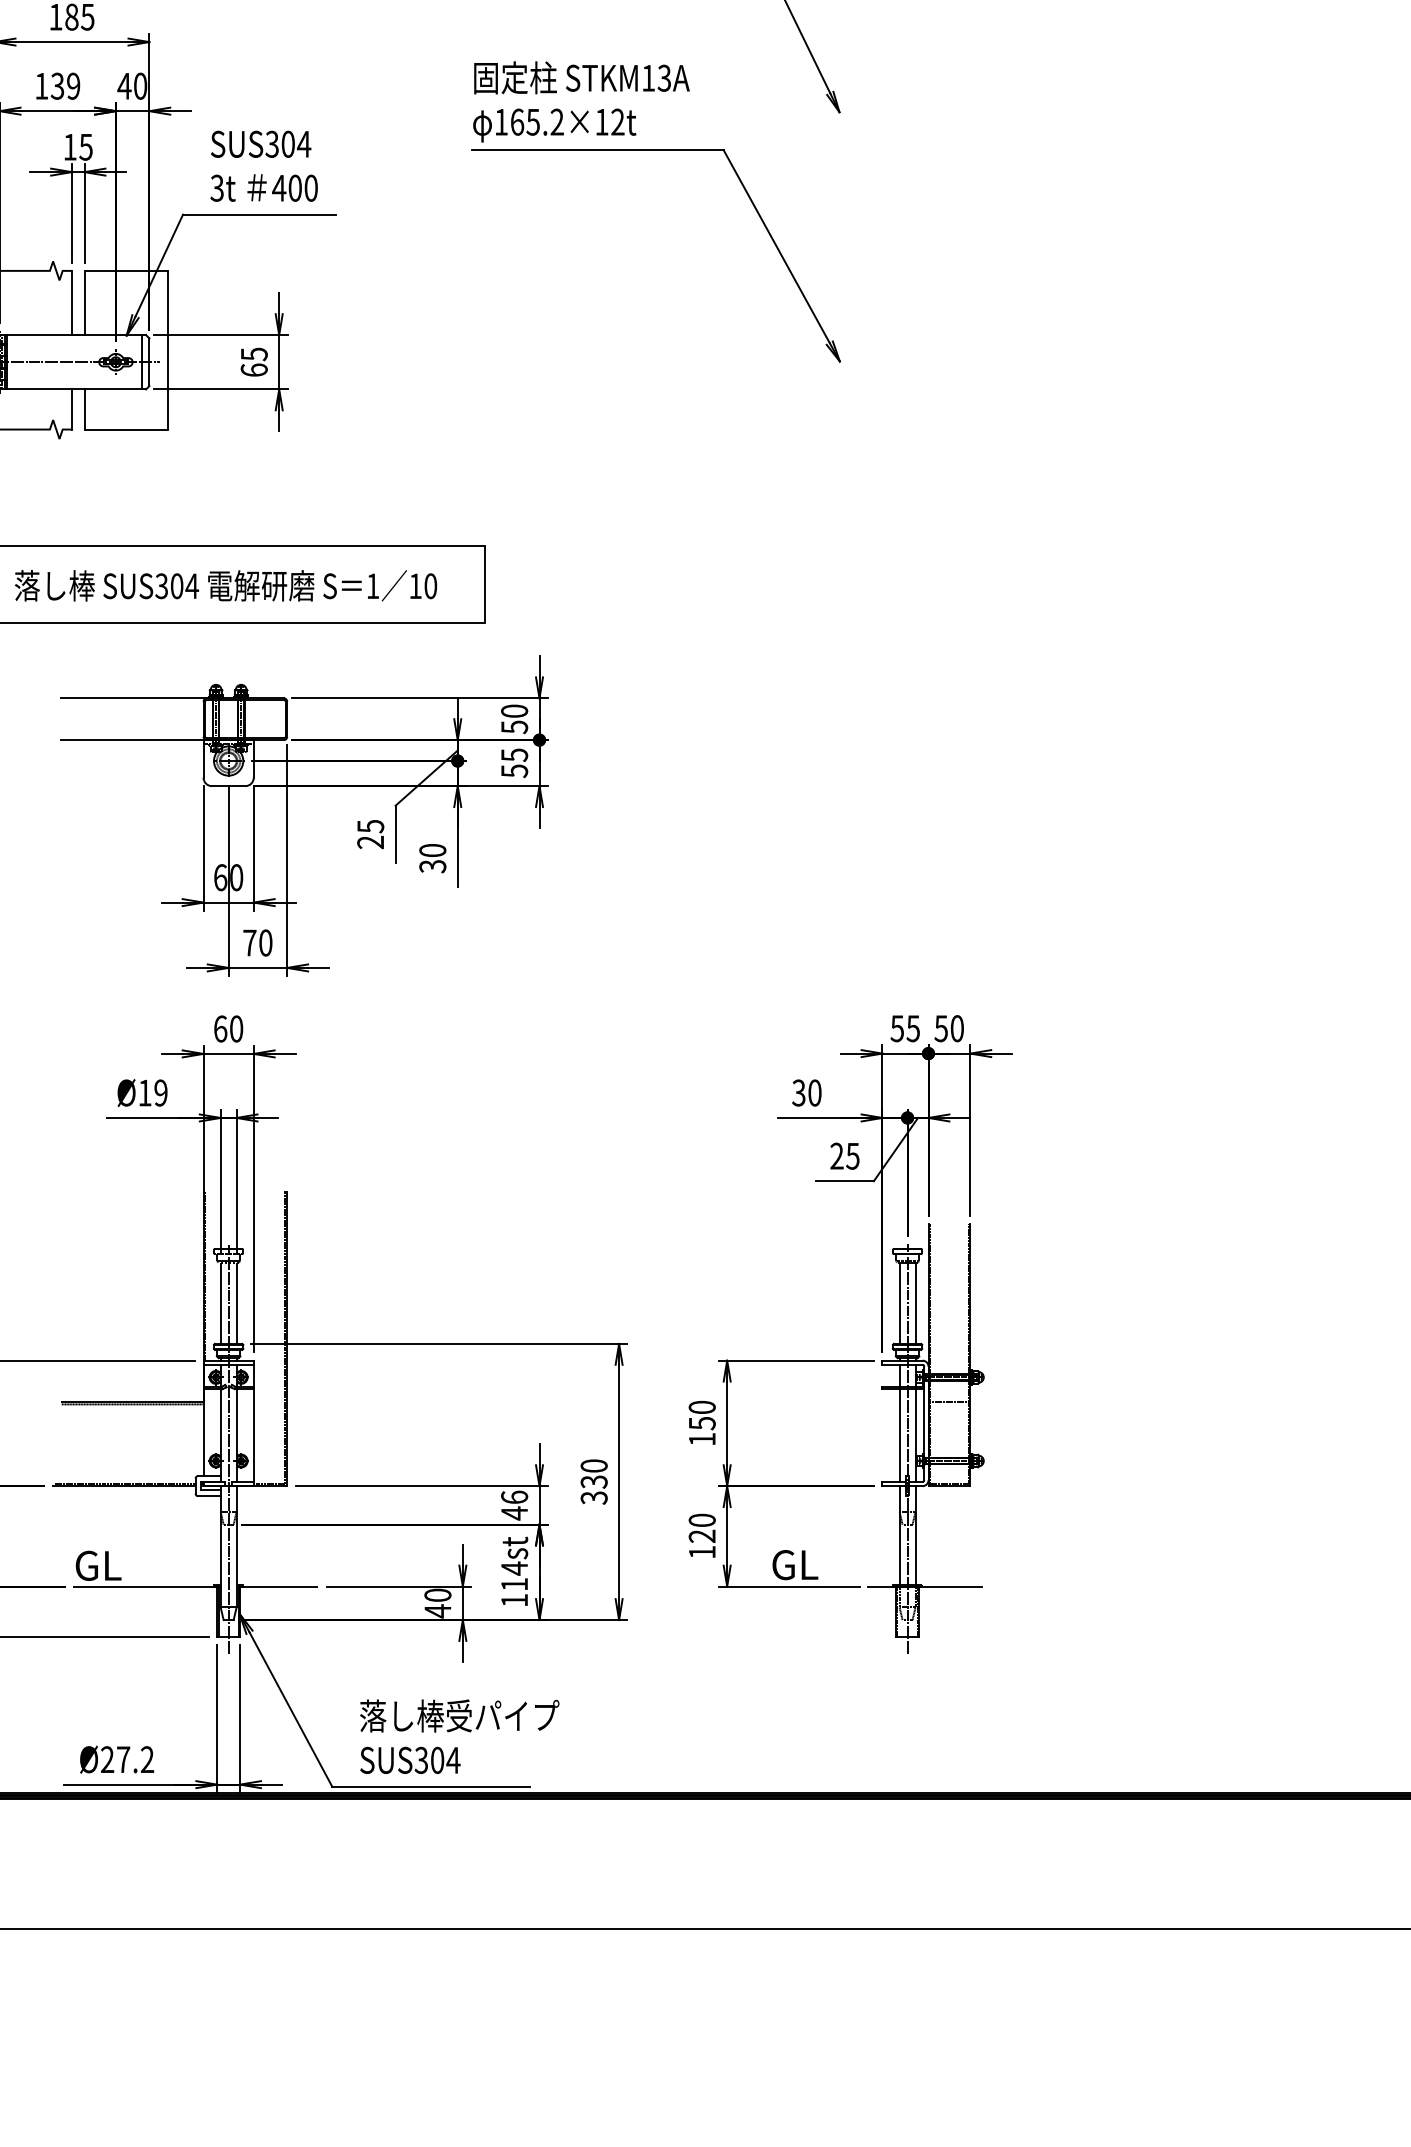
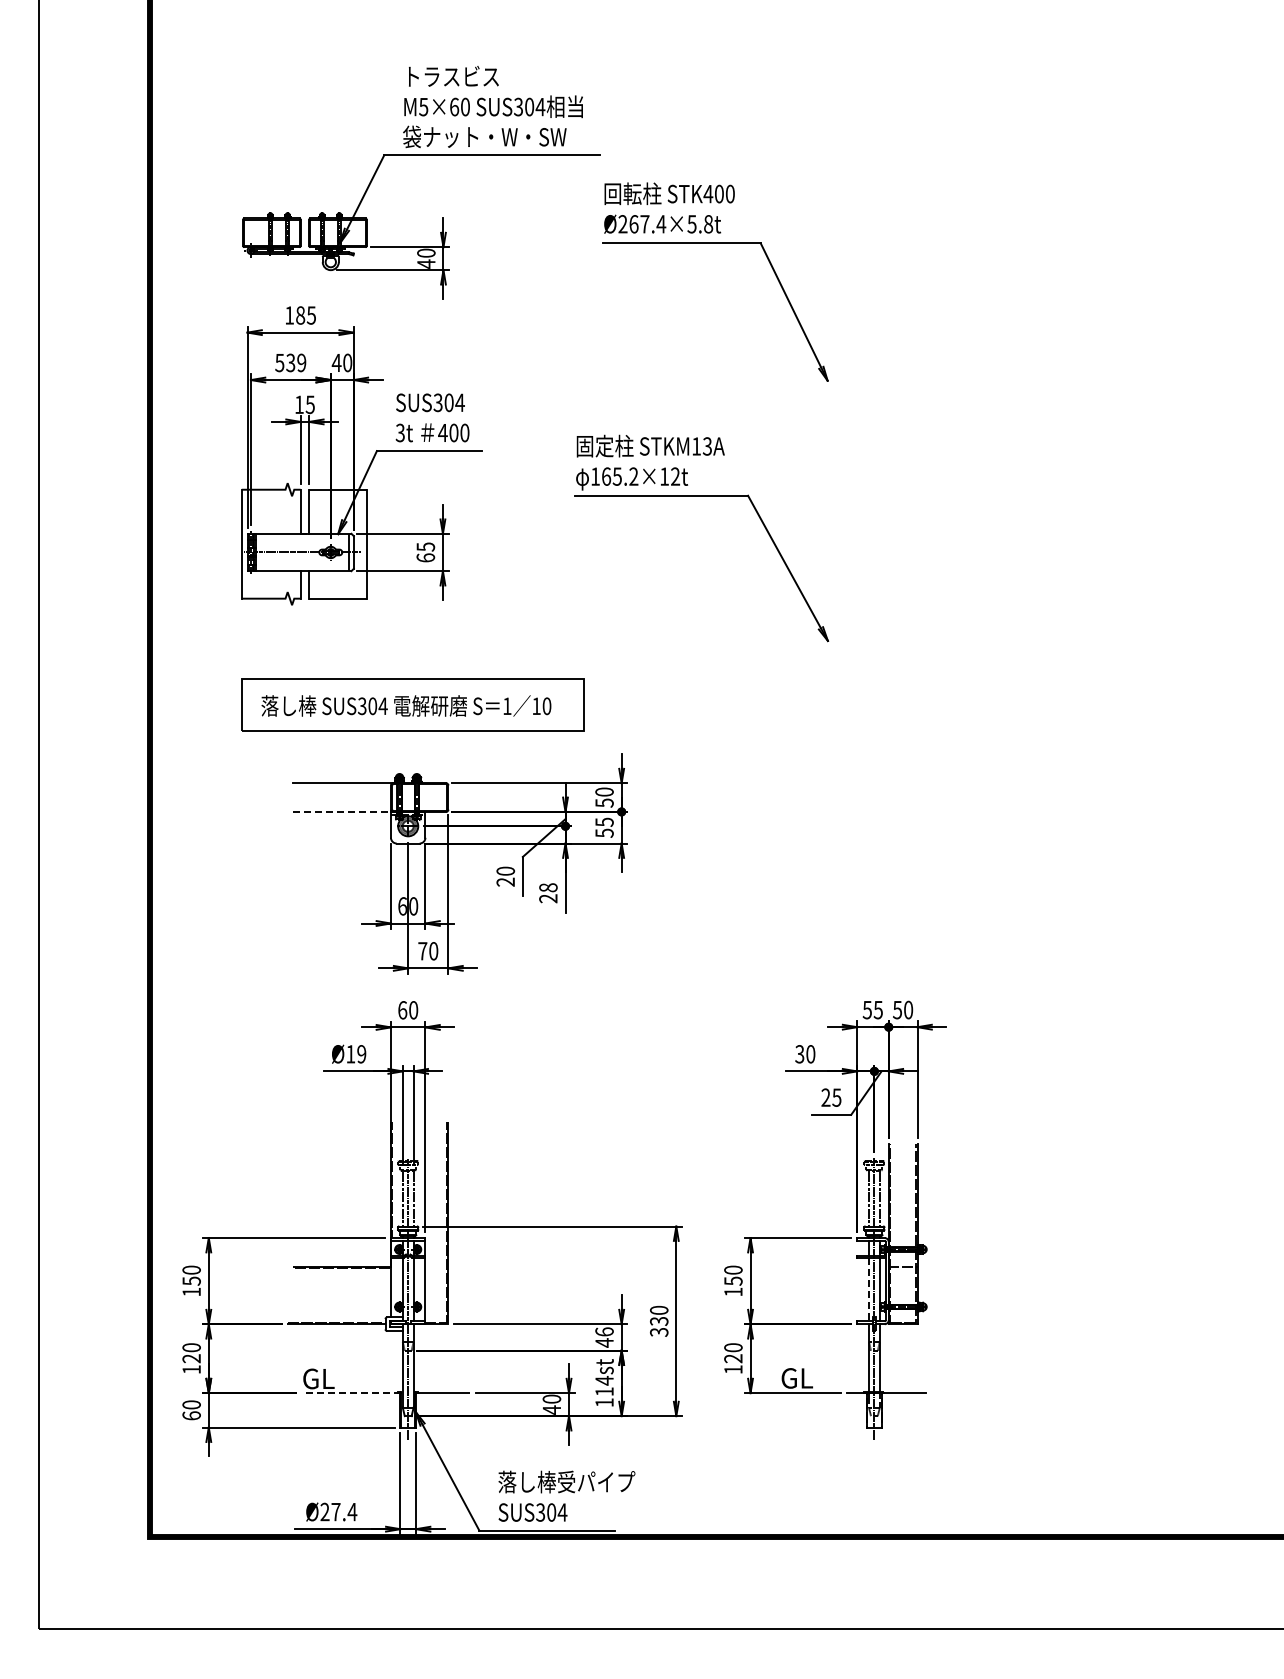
text: (41, 87) -> (279, 363), 139 -> 539
part: (655, 151) -> (701, 496), moved
line: (132, 739) -> (342, 811), solid -> dashed
text: (370, 825) -> (505, 870), 25 -> 20
text: (432, 858) -> (548, 893), 30 -> 28
line: (898, 1435) -> (868, 1289), solid -> dashed
line: (146, 1587) -> (351, 1393), solid -> dashed
text: (147, 1758) -> (352, 1511), Ø27.2 -> Ø27.4

